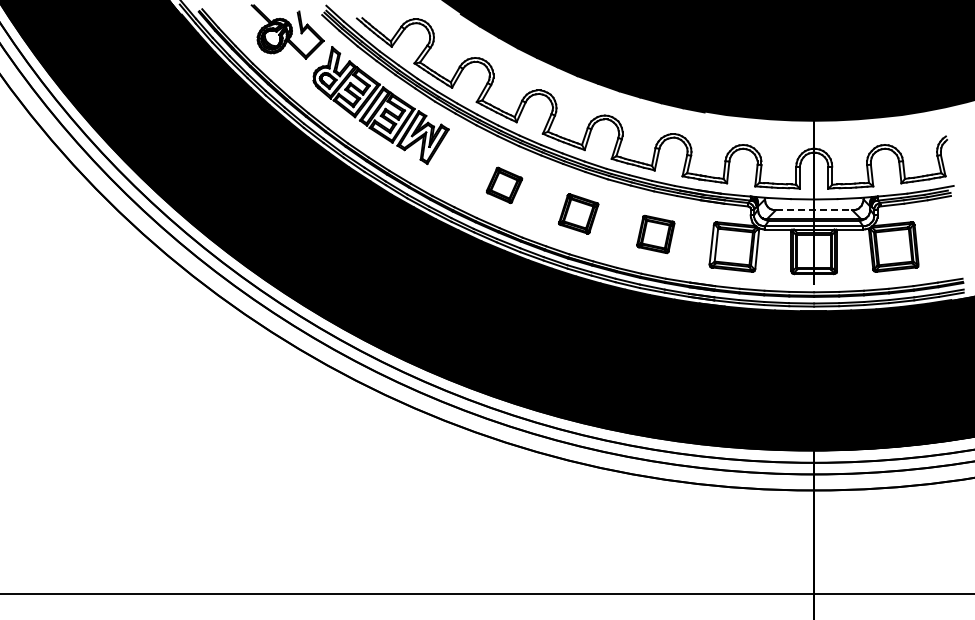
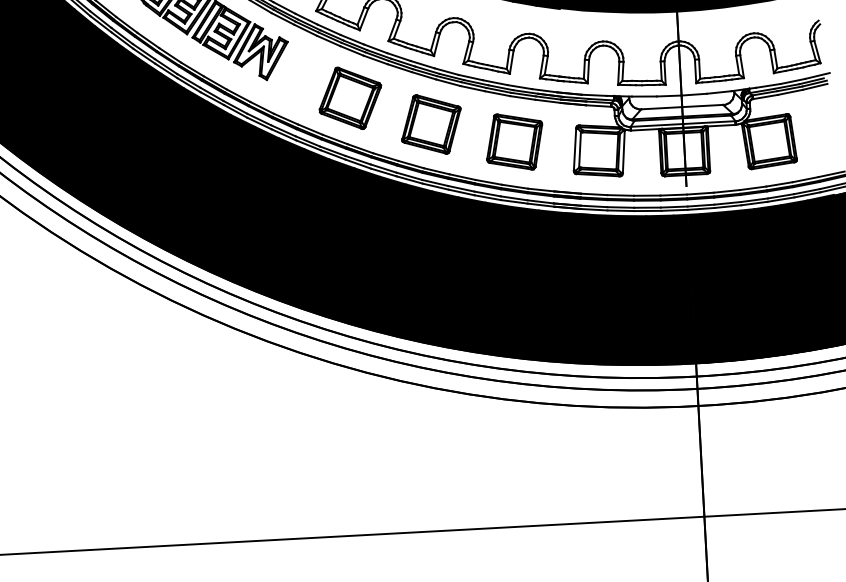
part: (504, 185) -> (350, 98), size x1.67
line: (814, 210) -> (682, 107), dashed -> solid
part: (578, 213) -> (431, 124), size x1.43
part: (655, 234) -> (514, 142), size x1.43

